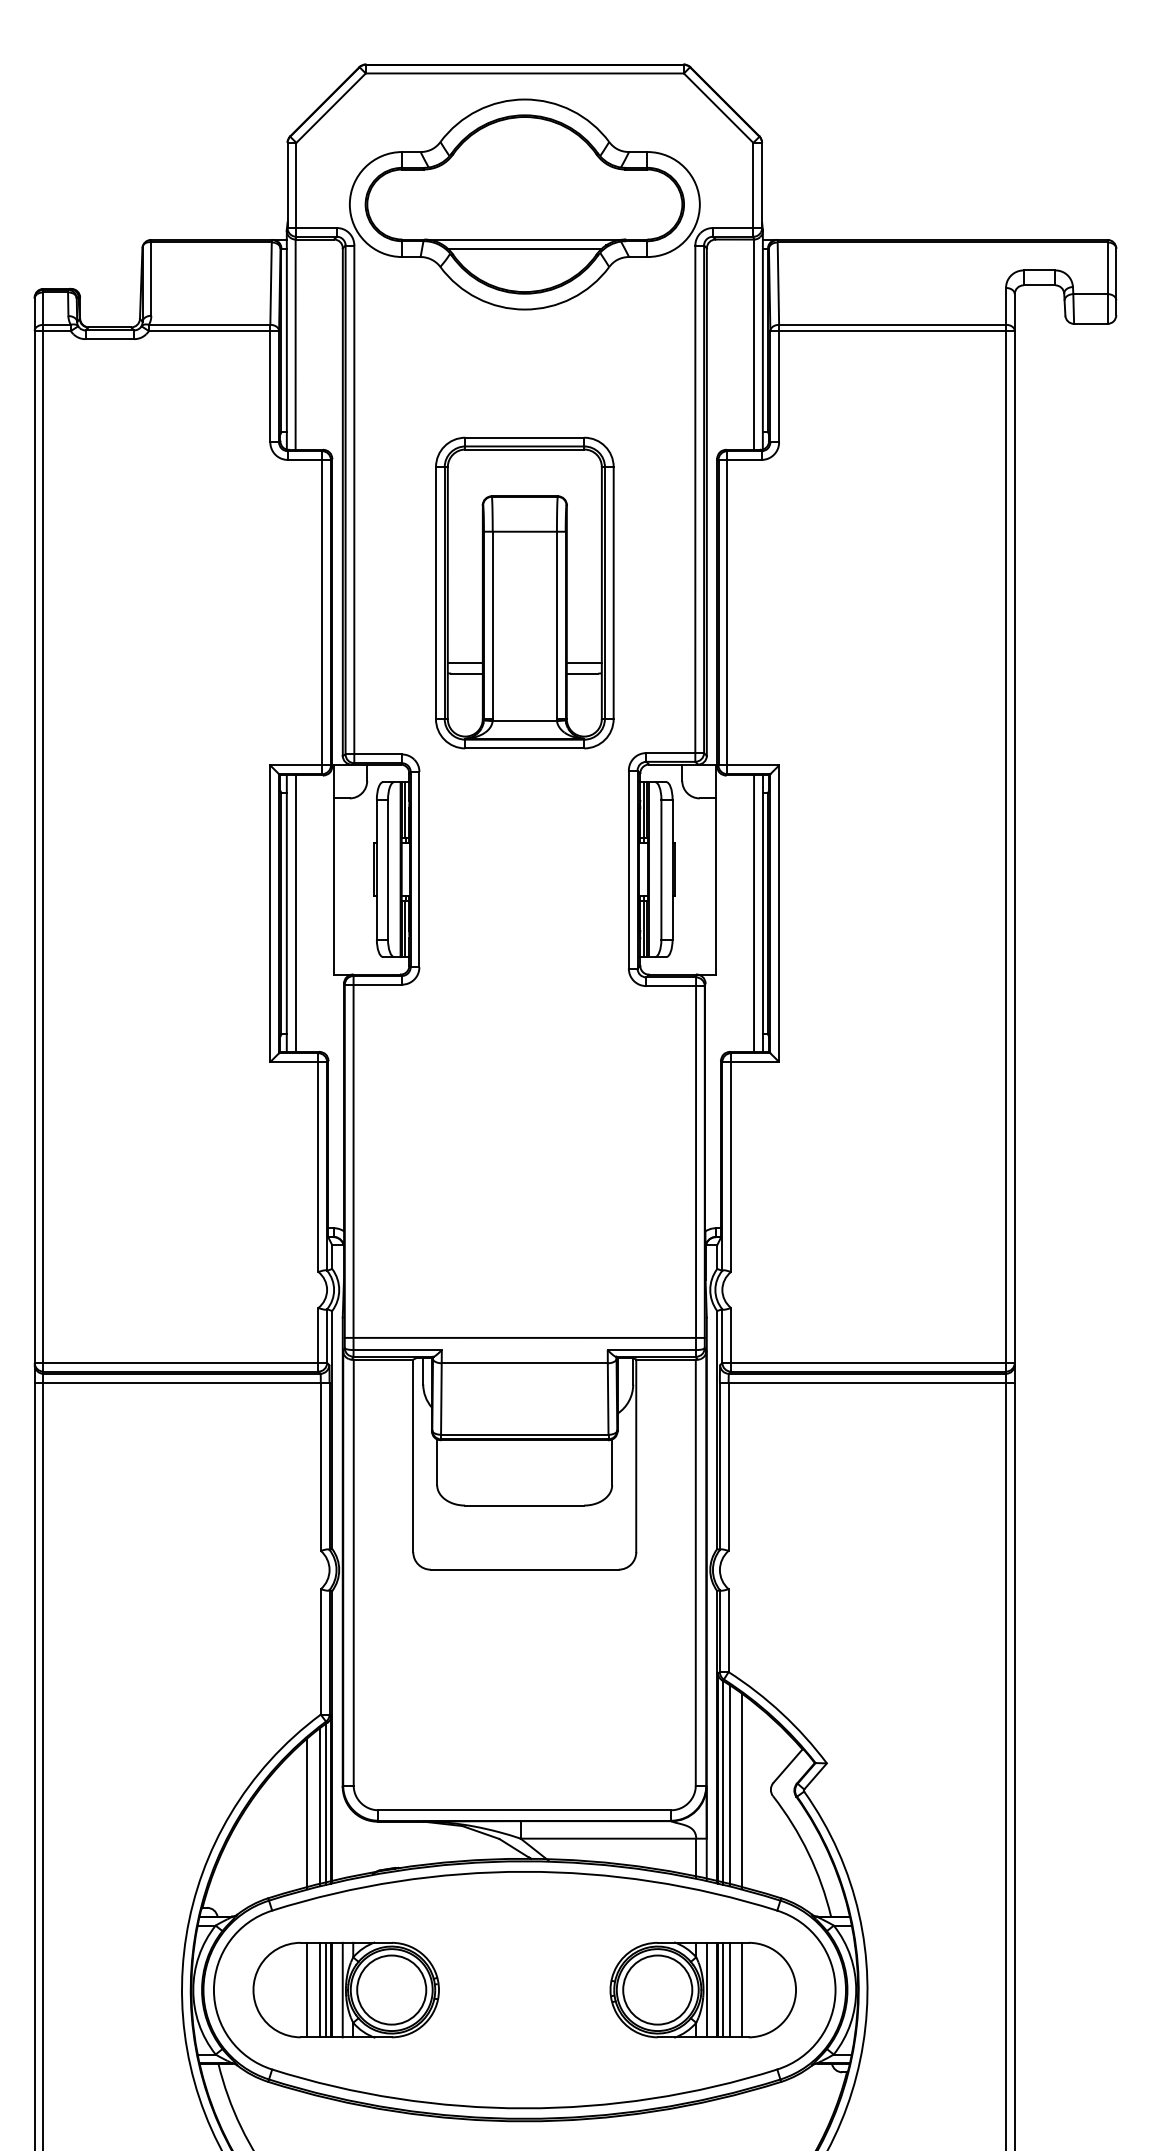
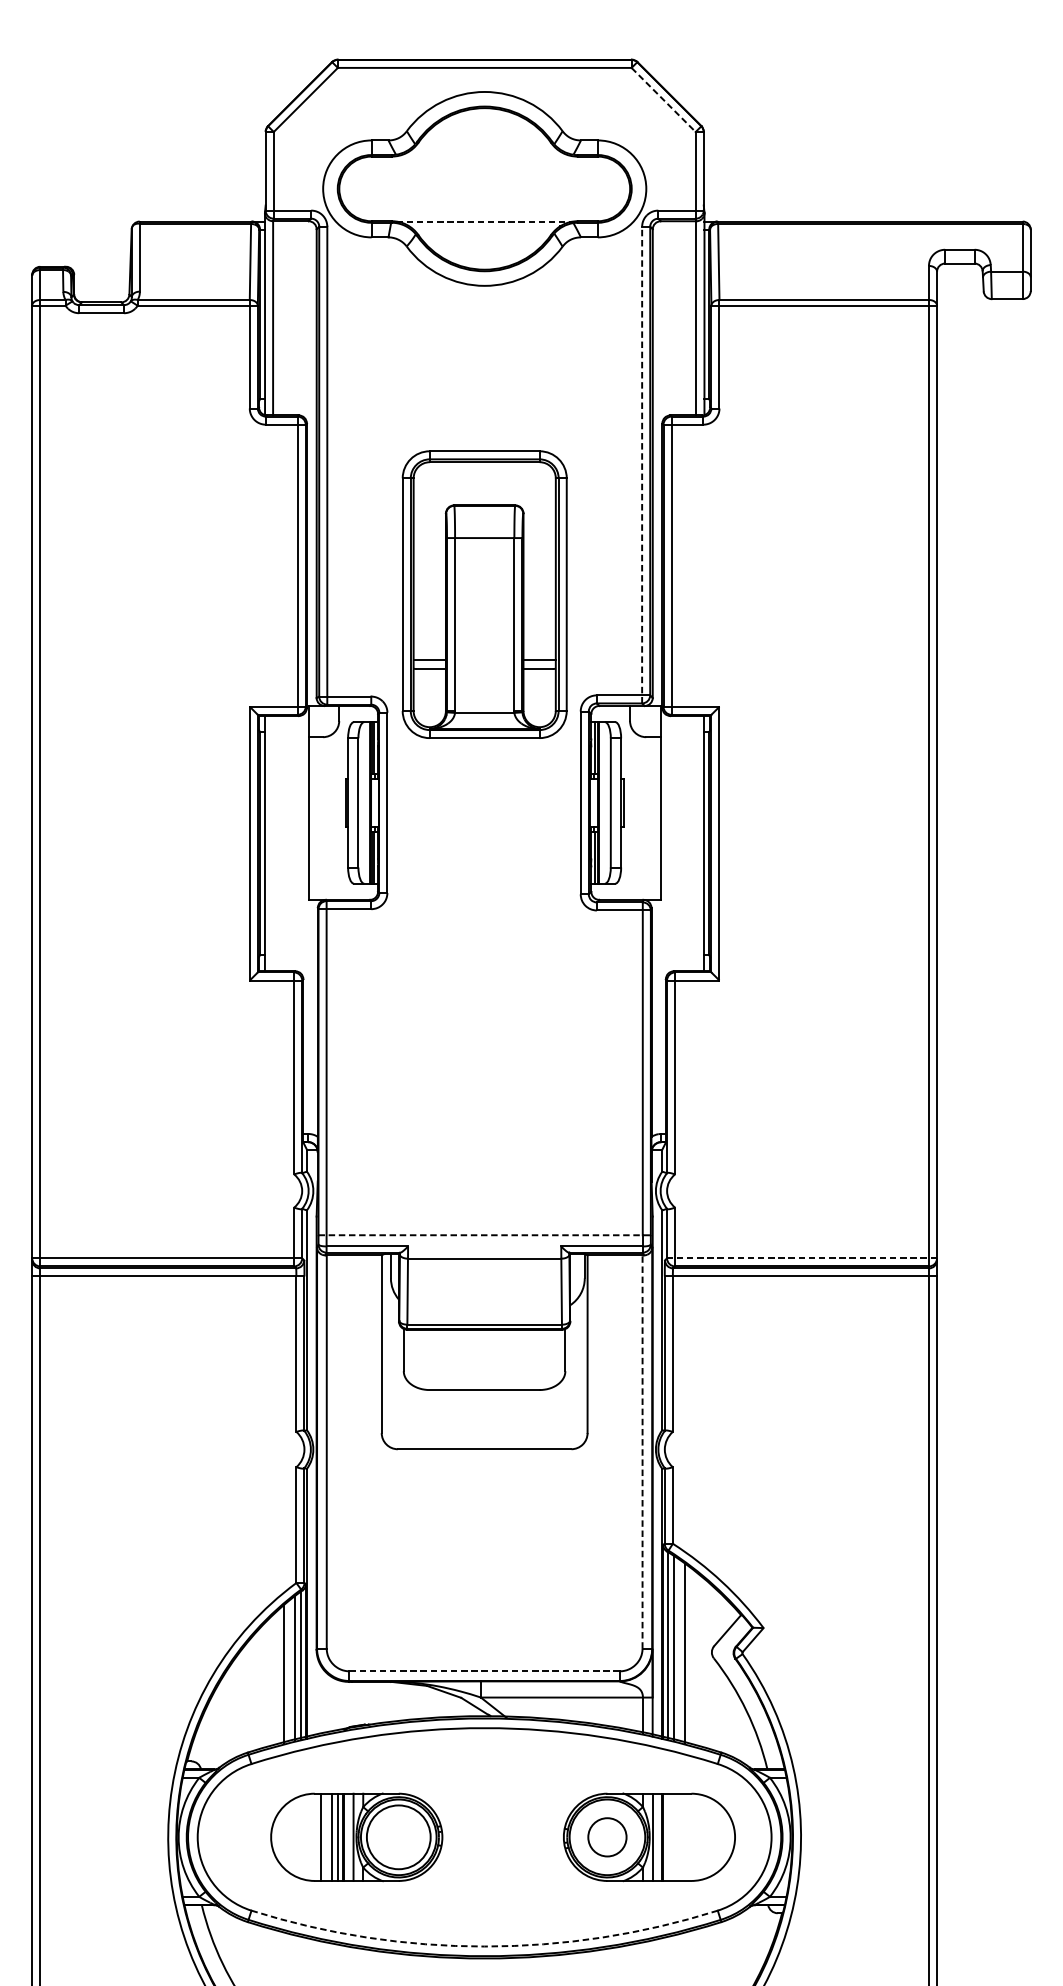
line: (719, 108) -> (664, 100), solid -> dashed
line: (524, 239) -> (484, 221), solid -> dashed
line: (524, 248) -> (484, 229), removed
line: (695, 503) -> (642, 464), solid -> dashed
part: (524, 592) -> (484, 594), moved
line: (295, 913) -> (273, 843), removed
line: (754, 913) -> (696, 843), removed
line: (524, 1337) -> (484, 1234), solid -> dashed
line: (868, 1362) -> (801, 1257), solid -> dashed
line: (695, 1572) -> (642, 1451), solid -> dashed
line: (524, 1810) -> (484, 1671), solid -> dashed
part: (345, 1989) -> (356, 1836), moved
circle: (657, 1989) -> (607, 1836), size x0.6
line: (723, 1989) -> (668, 1836), removed
line: (729, 1989) -> (673, 1836), removed
line: (742, 1989) -> (685, 1836), removed
arc: (524, 2108) -> (484, 1946), solid -> dashed

